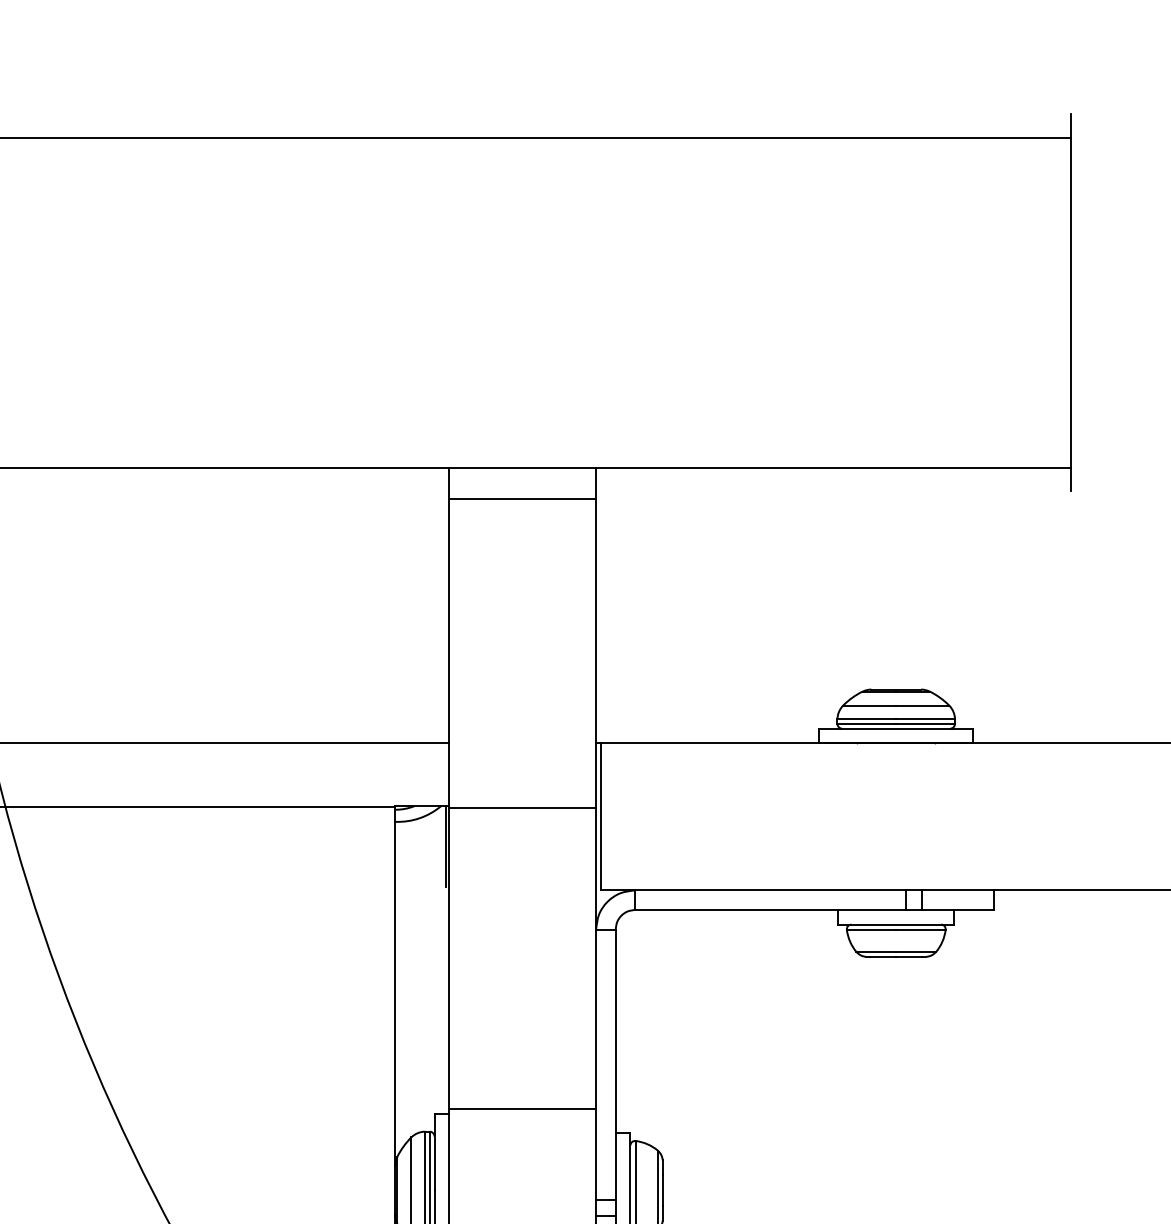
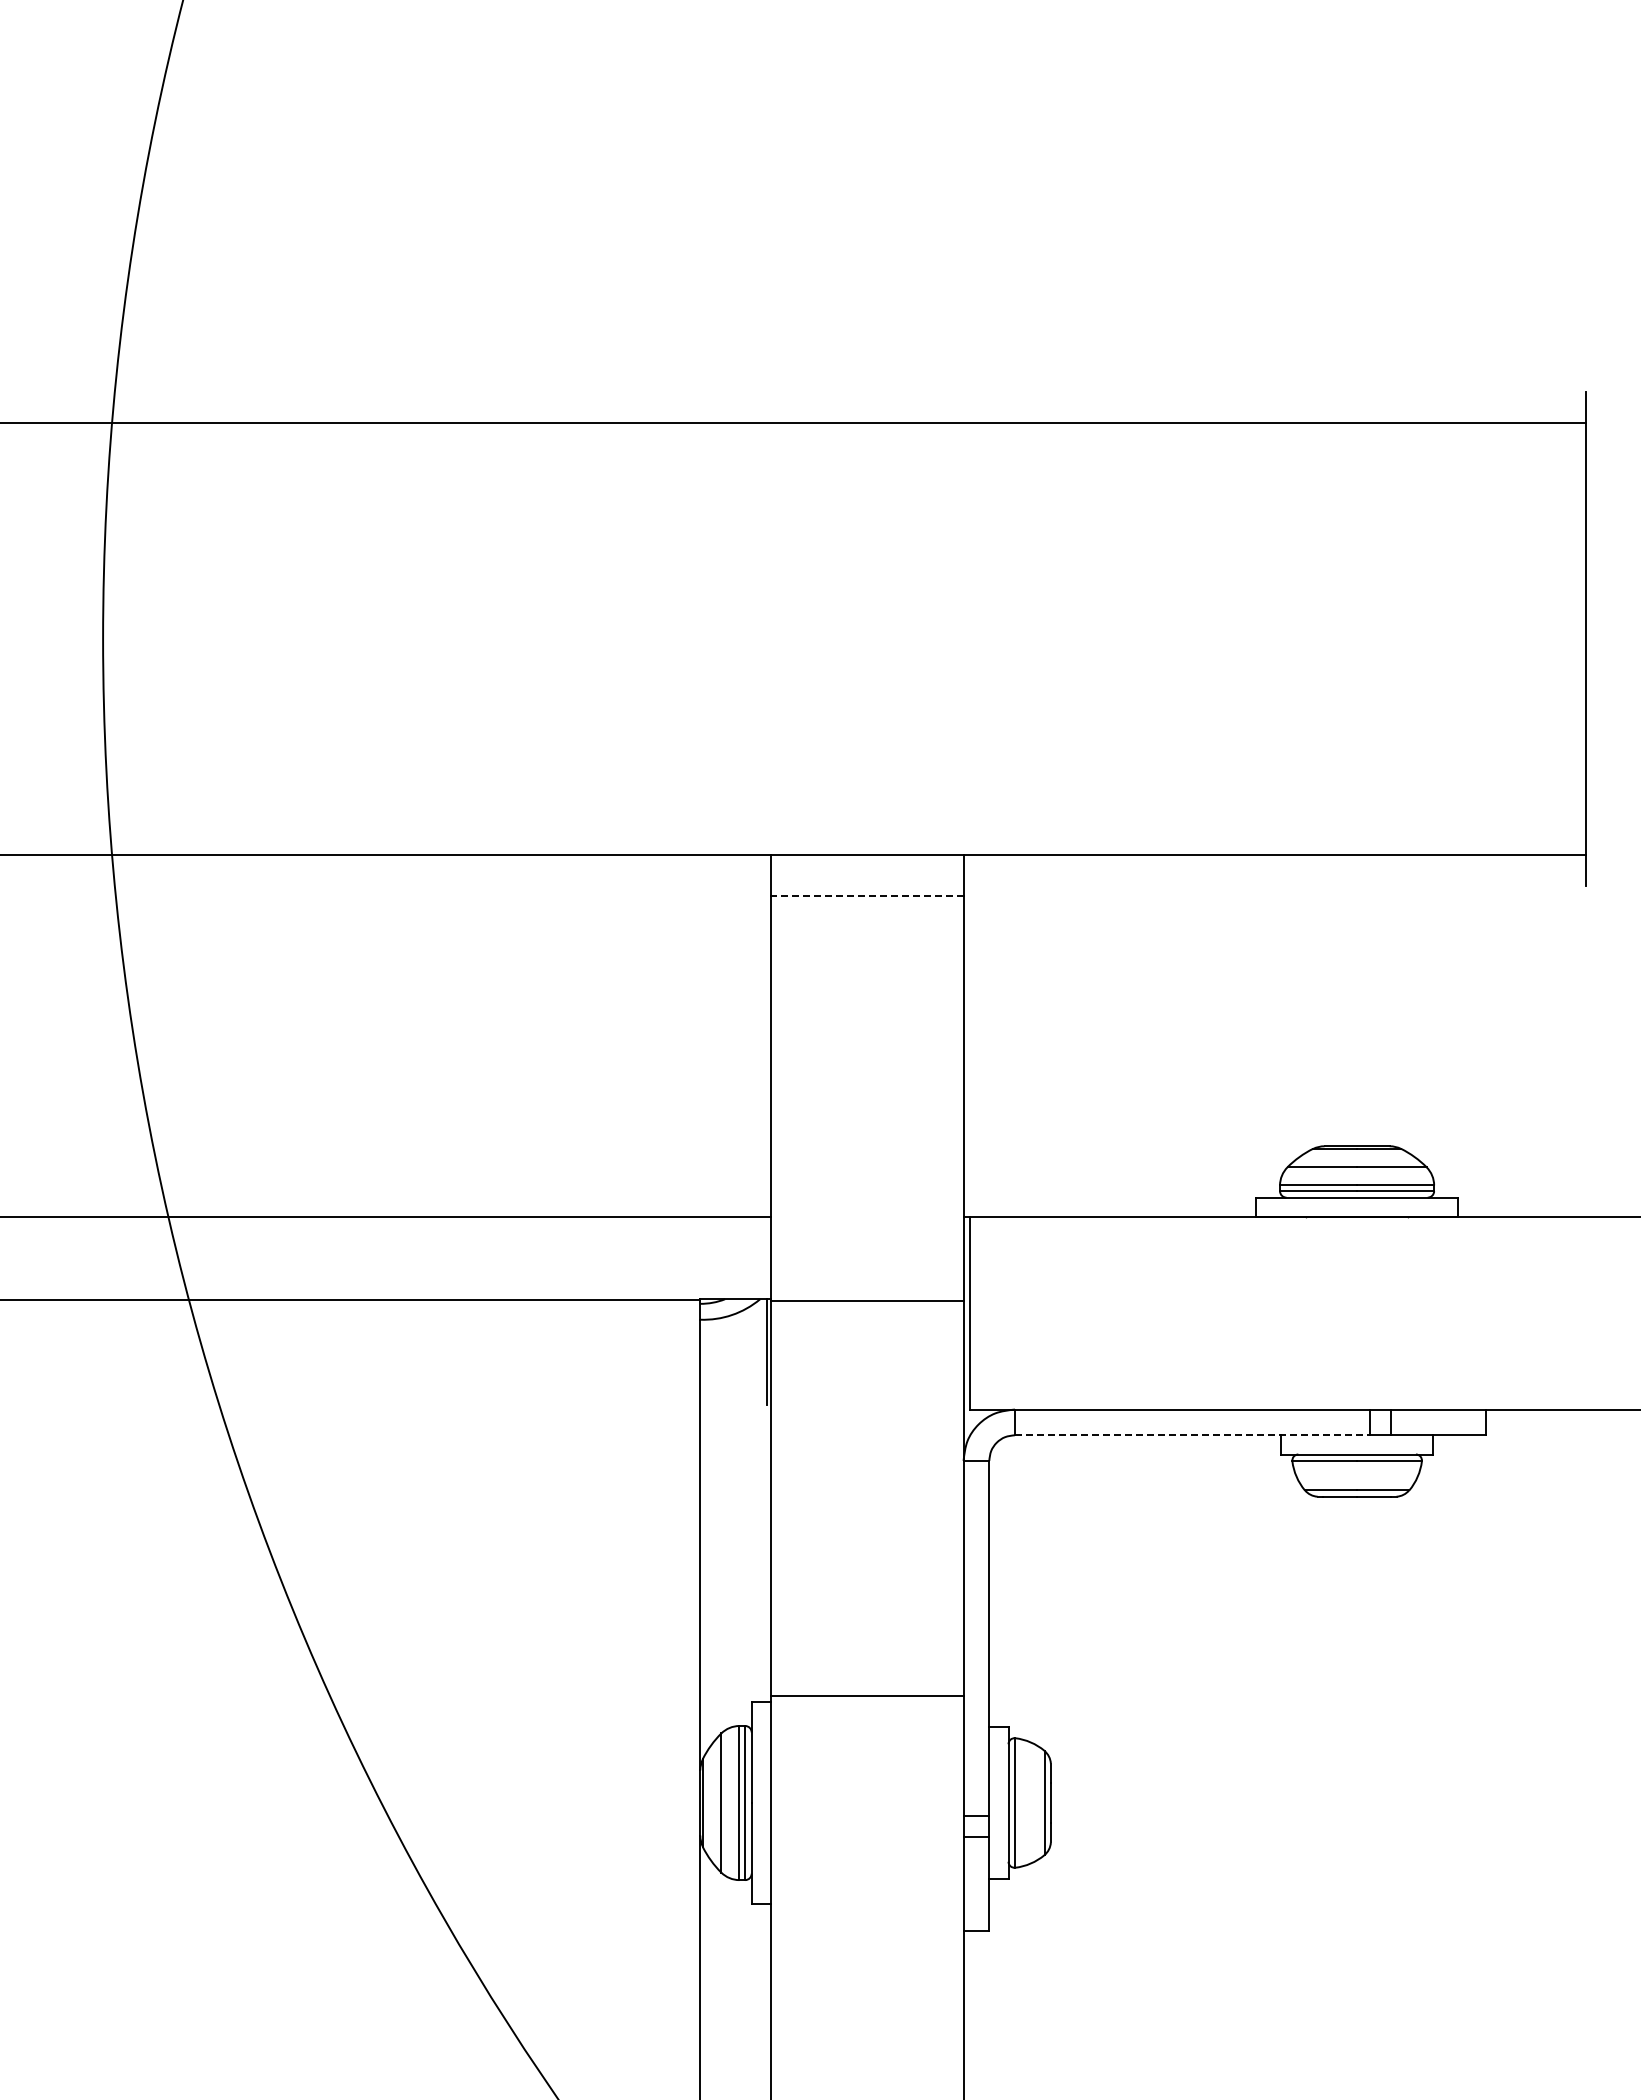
line: (522, 498) -> (866, 895), solid -> dashed
line: (770, 910) -> (1192, 1435), solid -> dashed

